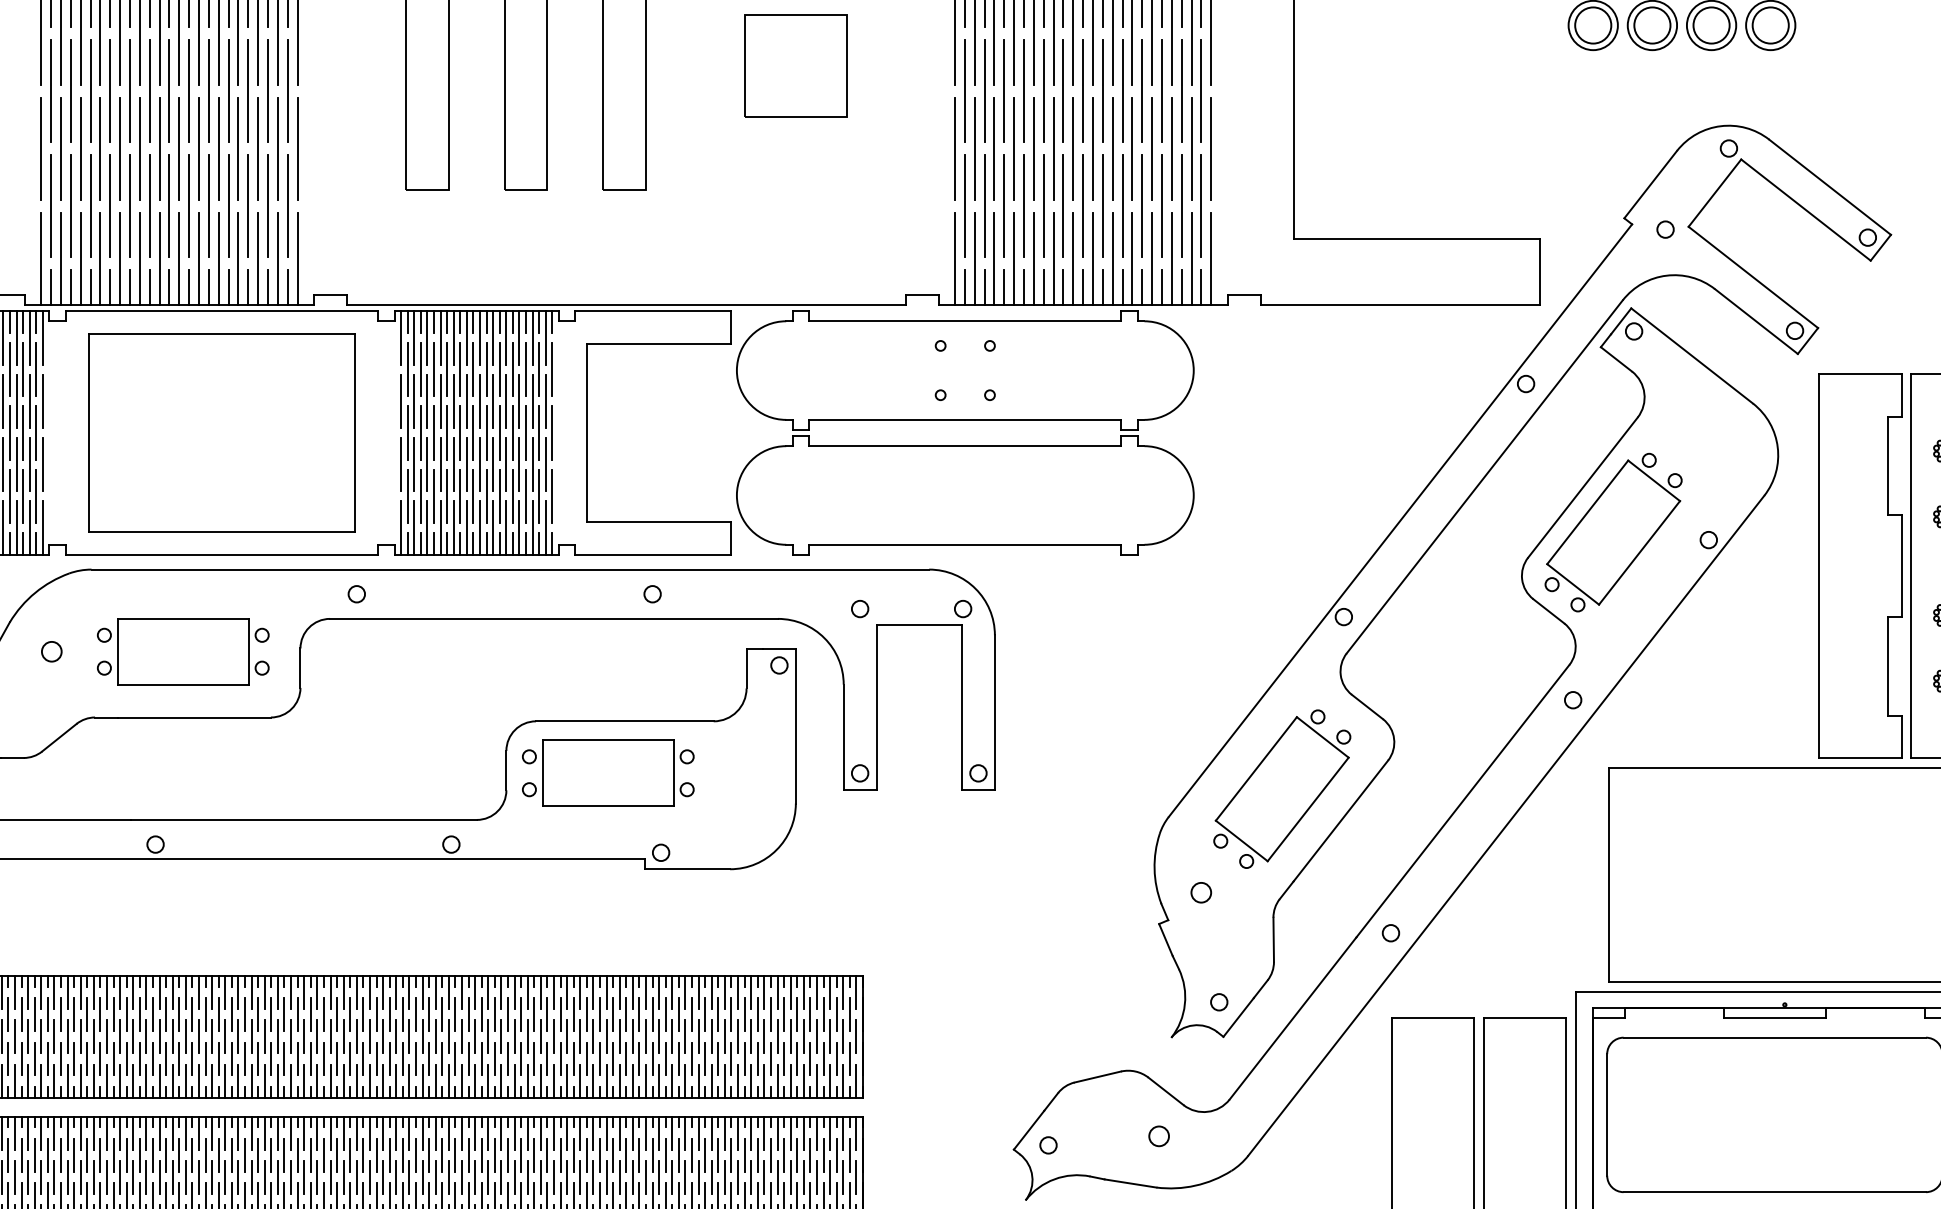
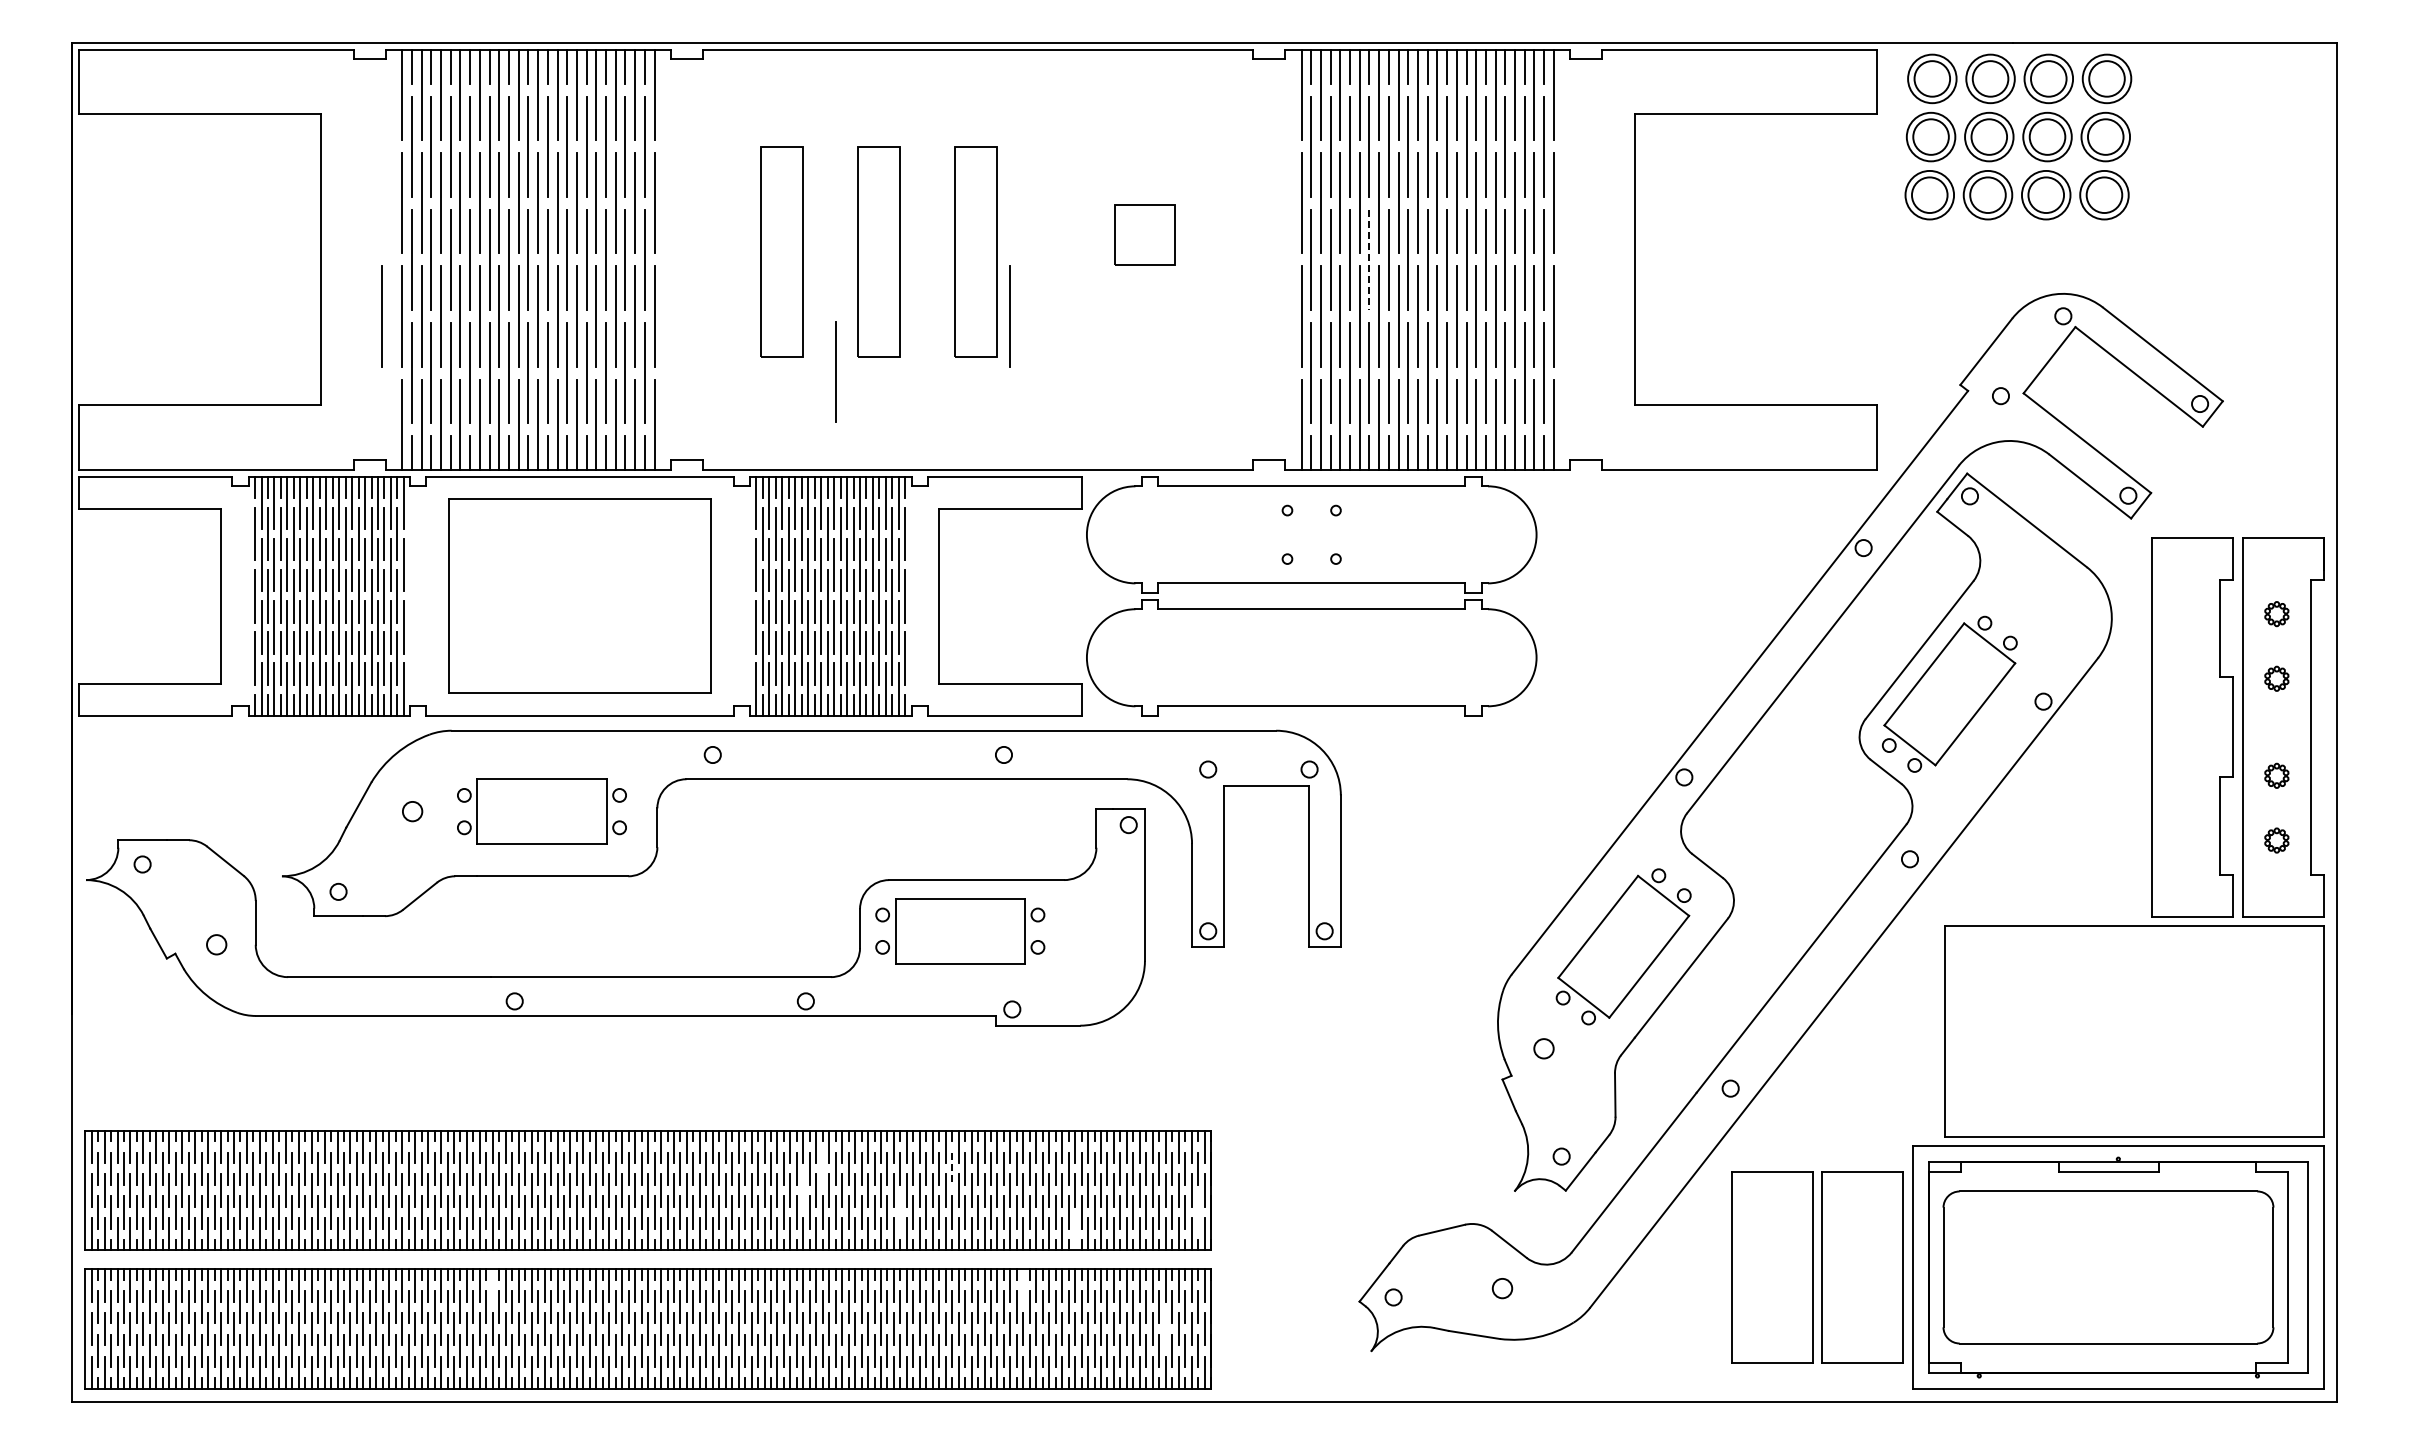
part: (795, 65) -> (1144, 234), size x0.6
line: (1024, 91) -> (1369, 260), solid -> dashed
line: (20, 148) -> (381, 316), added
line: (658, 148) -> (1009, 316), added
line: (481, 204) -> (835, 371), added
line: (468, 1014) -> (822, 1168), removed
line: (600, 1015) -> (952, 1169), solid -> dashed
line: (448, 1036) -> (803, 1190), removed
line: (547, 1059) -> (900, 1212), removed
line: (850, 1059) -> (1198, 1212), removed
line: (725, 1081) -> (1075, 1234), removed
line: (132, 1133) -> (492, 1285), removed
line: (672, 1133) -> (1023, 1285), removed
line: (816, 1176) -> (1165, 1328), removed

